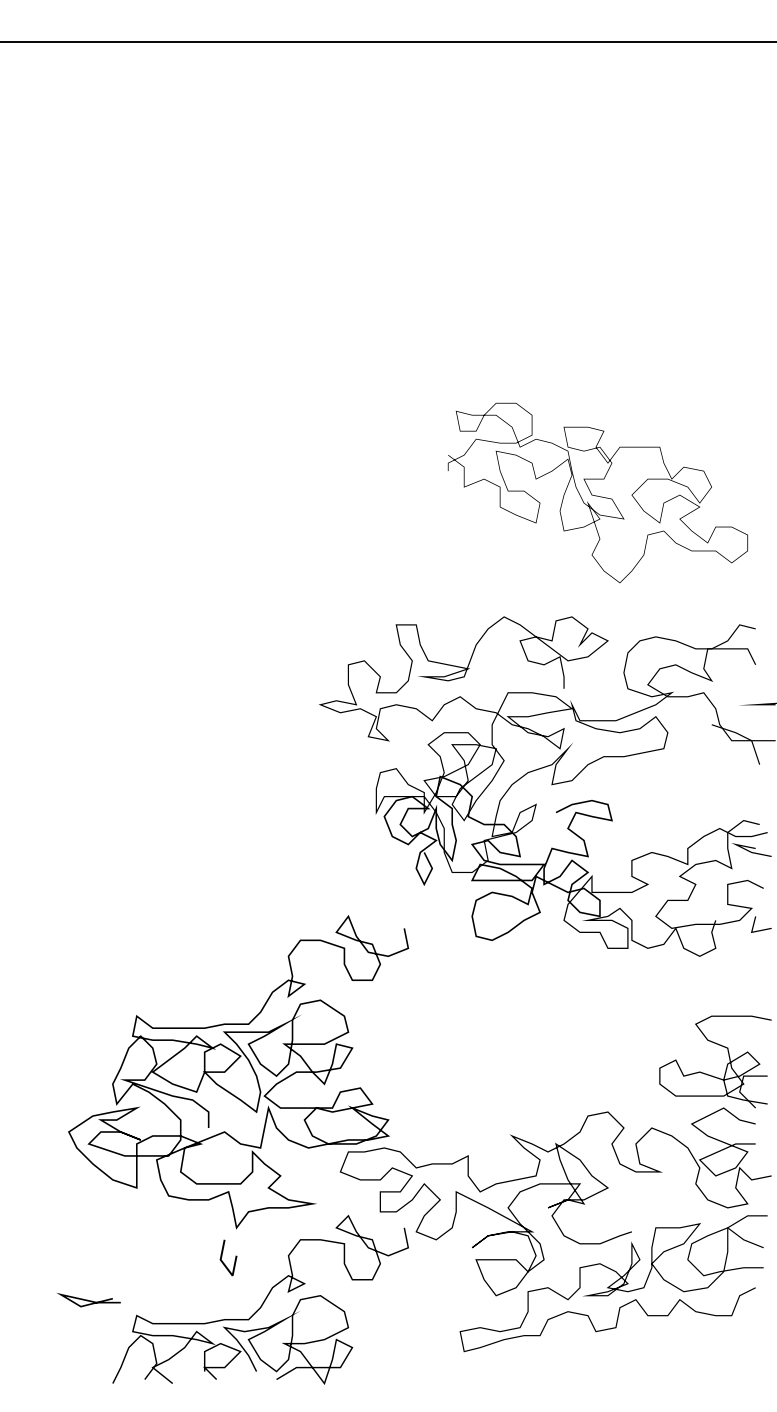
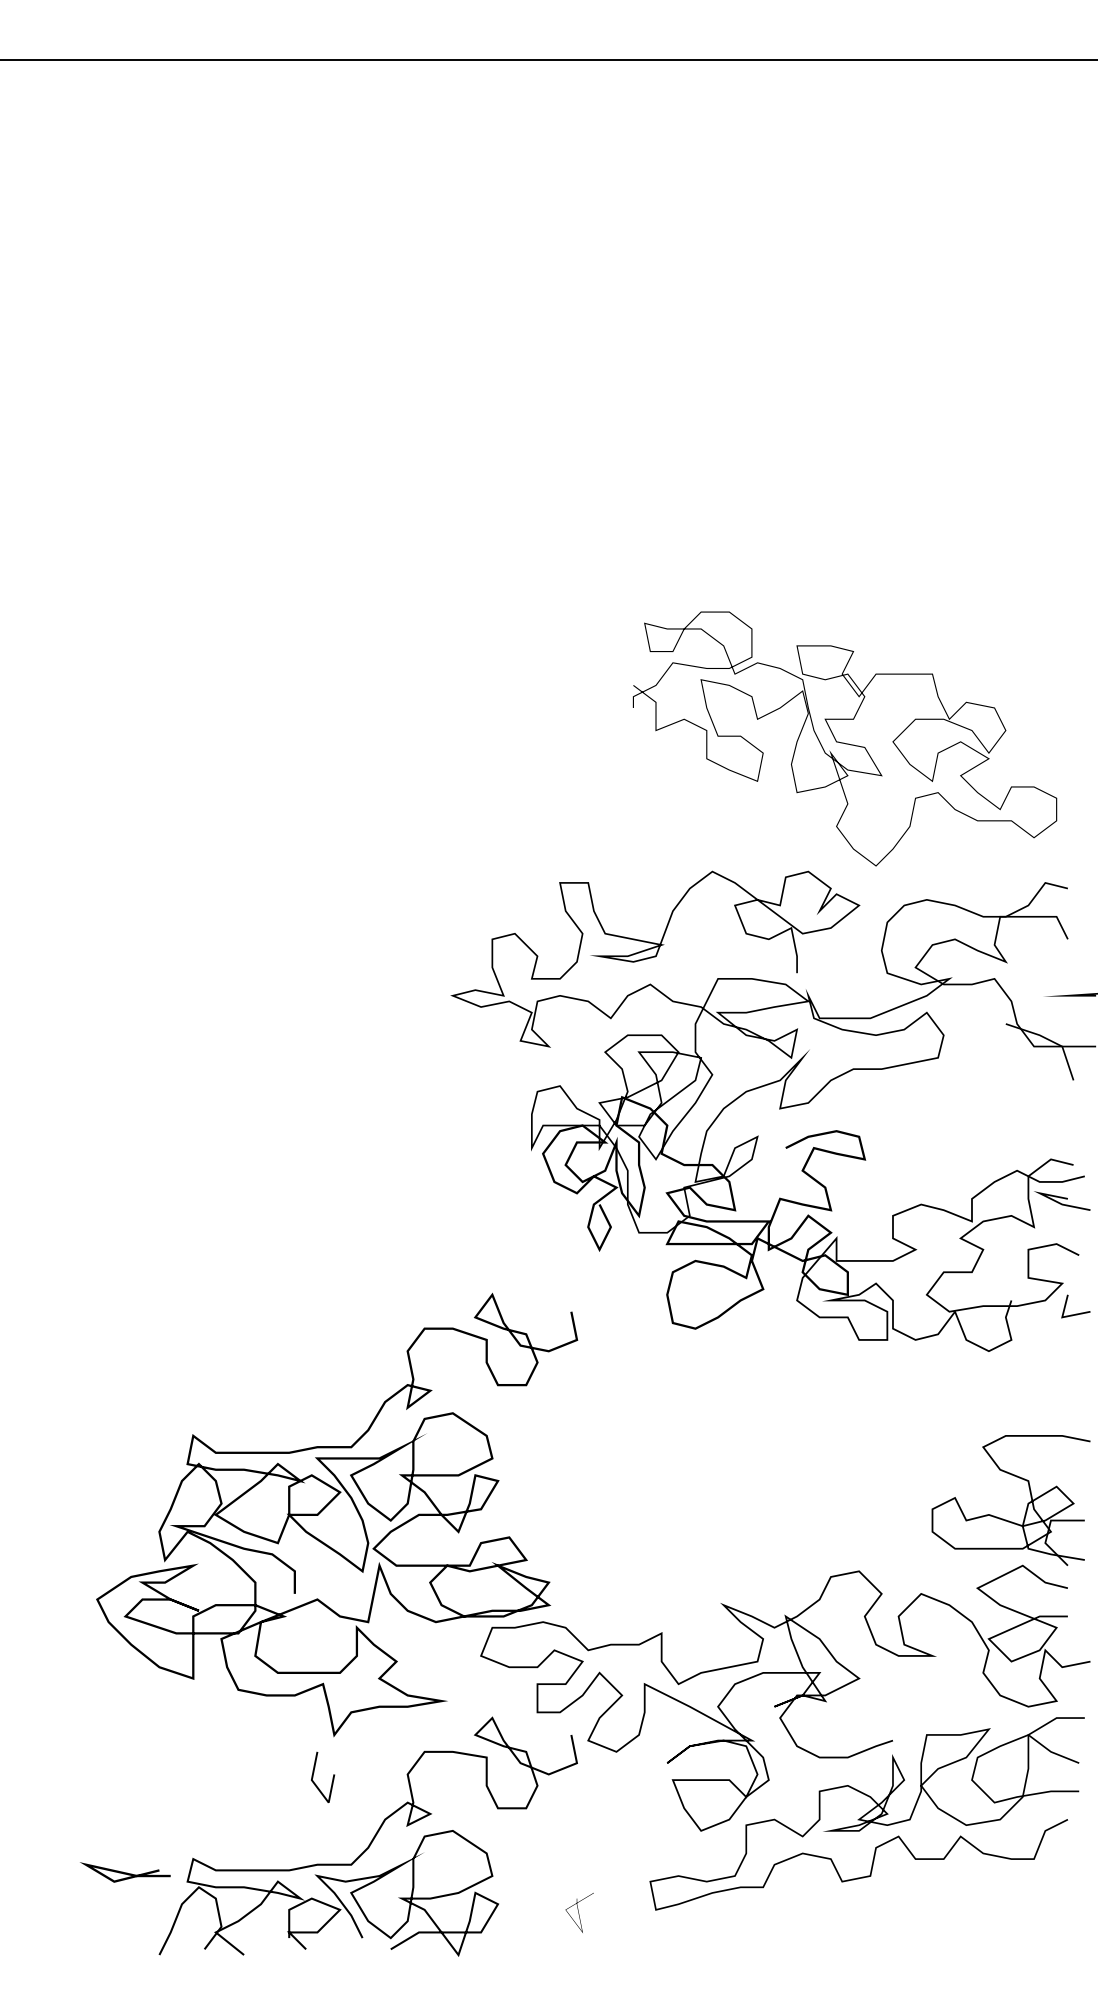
curve: (597, 495) -> (844, 742), moved
curve: (88, 1300) -> (125, 1872), moved
line: (409, 1353) -> (578, 1912), added

